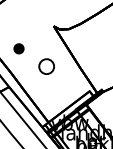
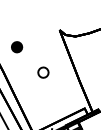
part: (46, 66) -> (43, 72), size x0.62

